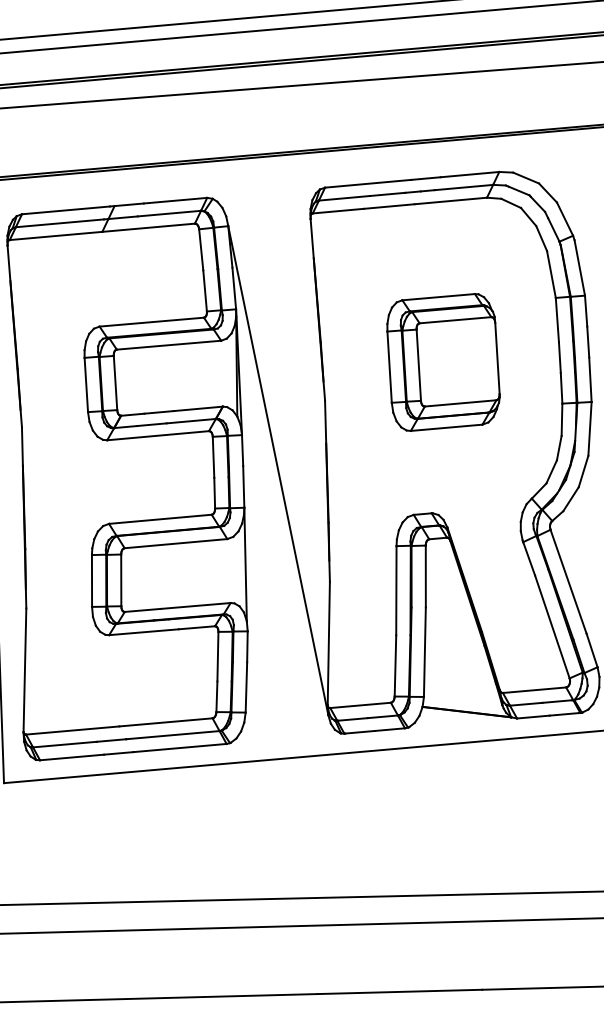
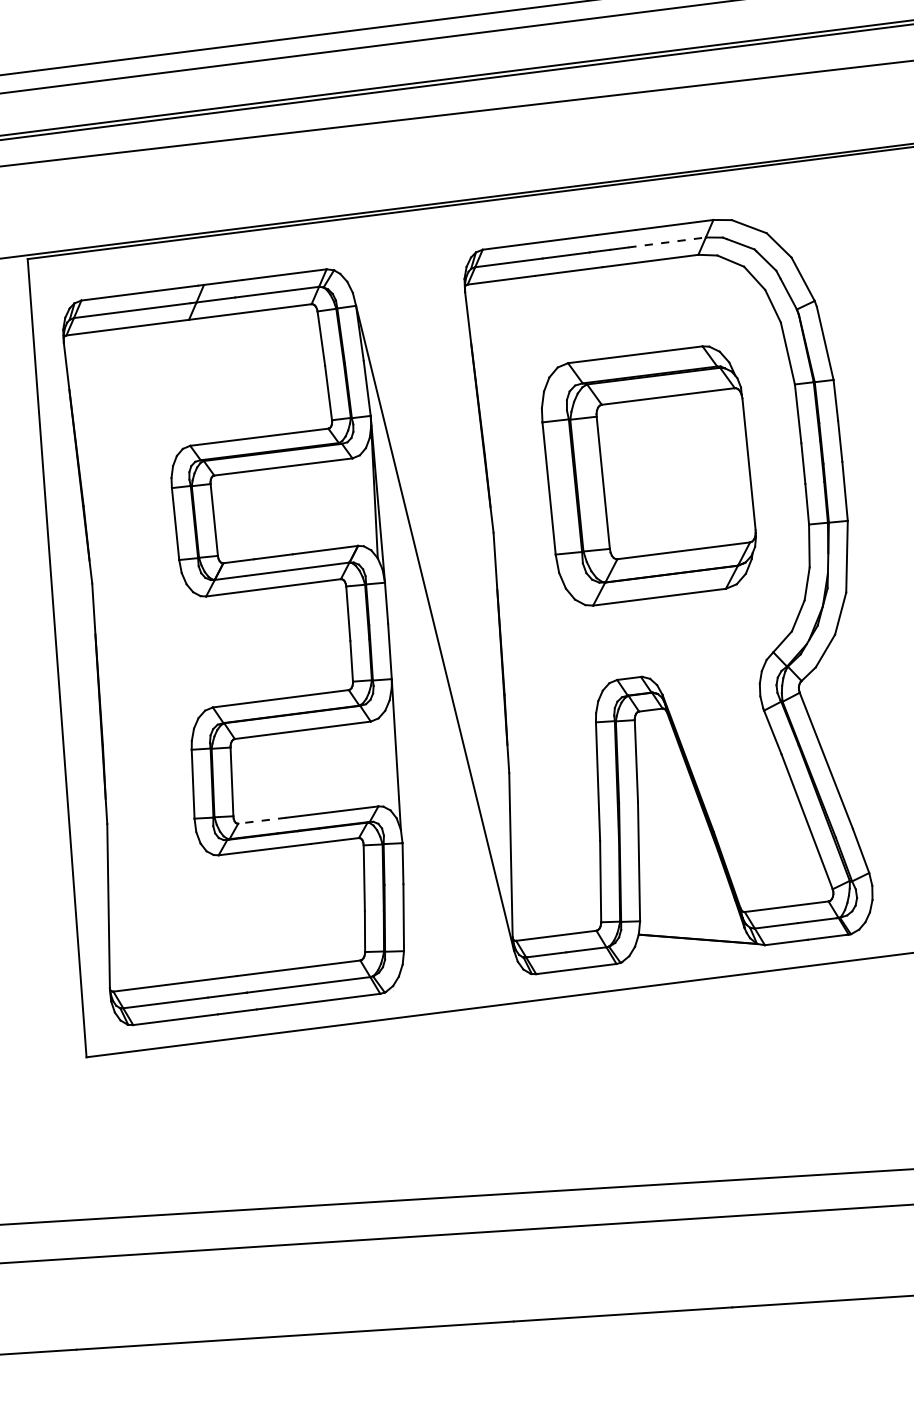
line: (464, 187) -> (667, 242), solid -> dashed
part: (443, 362) -> (648, 475), size x1.4
line: (142, 610) -> (261, 820), solid -> dashed

